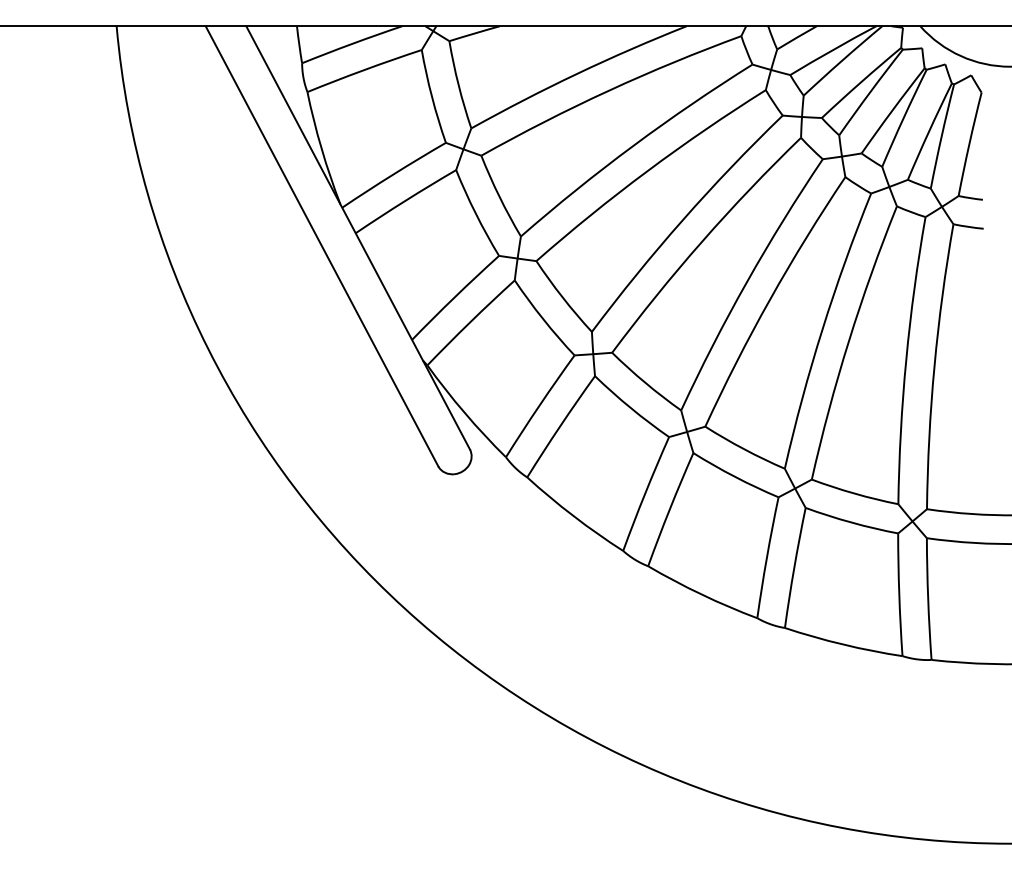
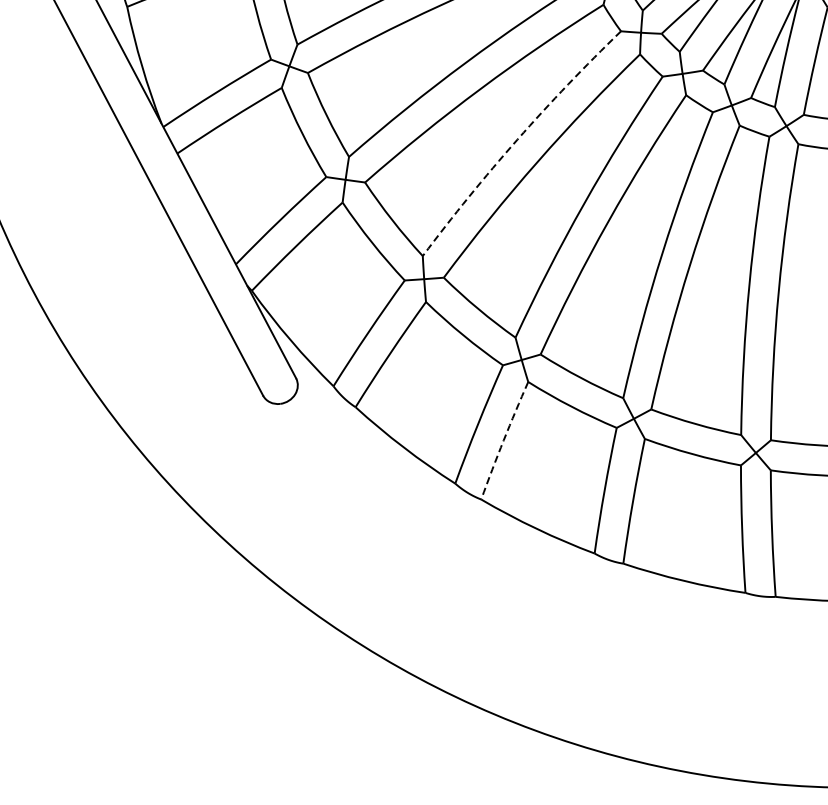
arc: (683, 219) -> (517, 139), solid -> dashed
arc: (669, 509) -> (503, 440), solid -> dashed

